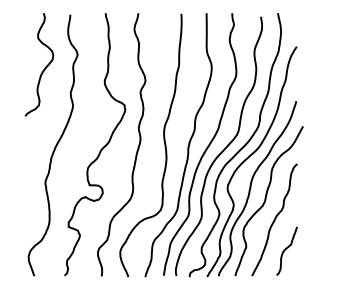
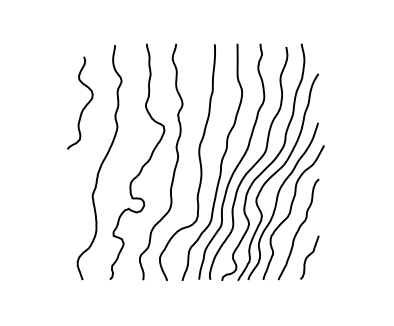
curve: (45, 66) -> (85, 104), moved

